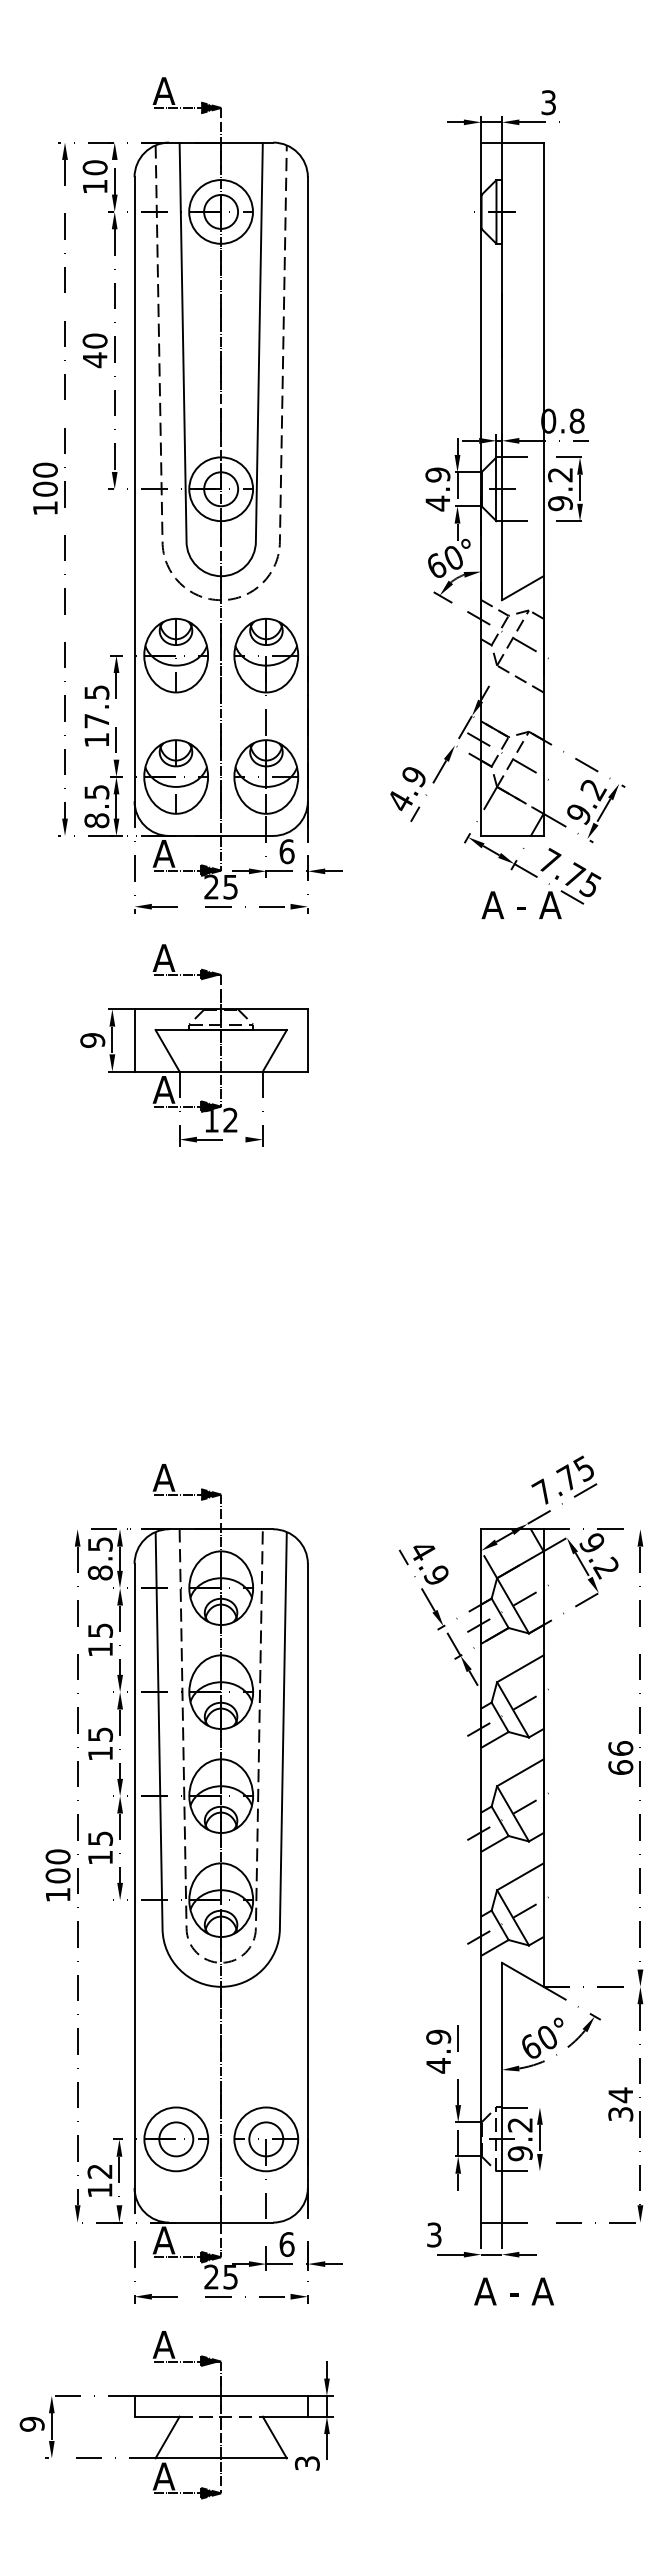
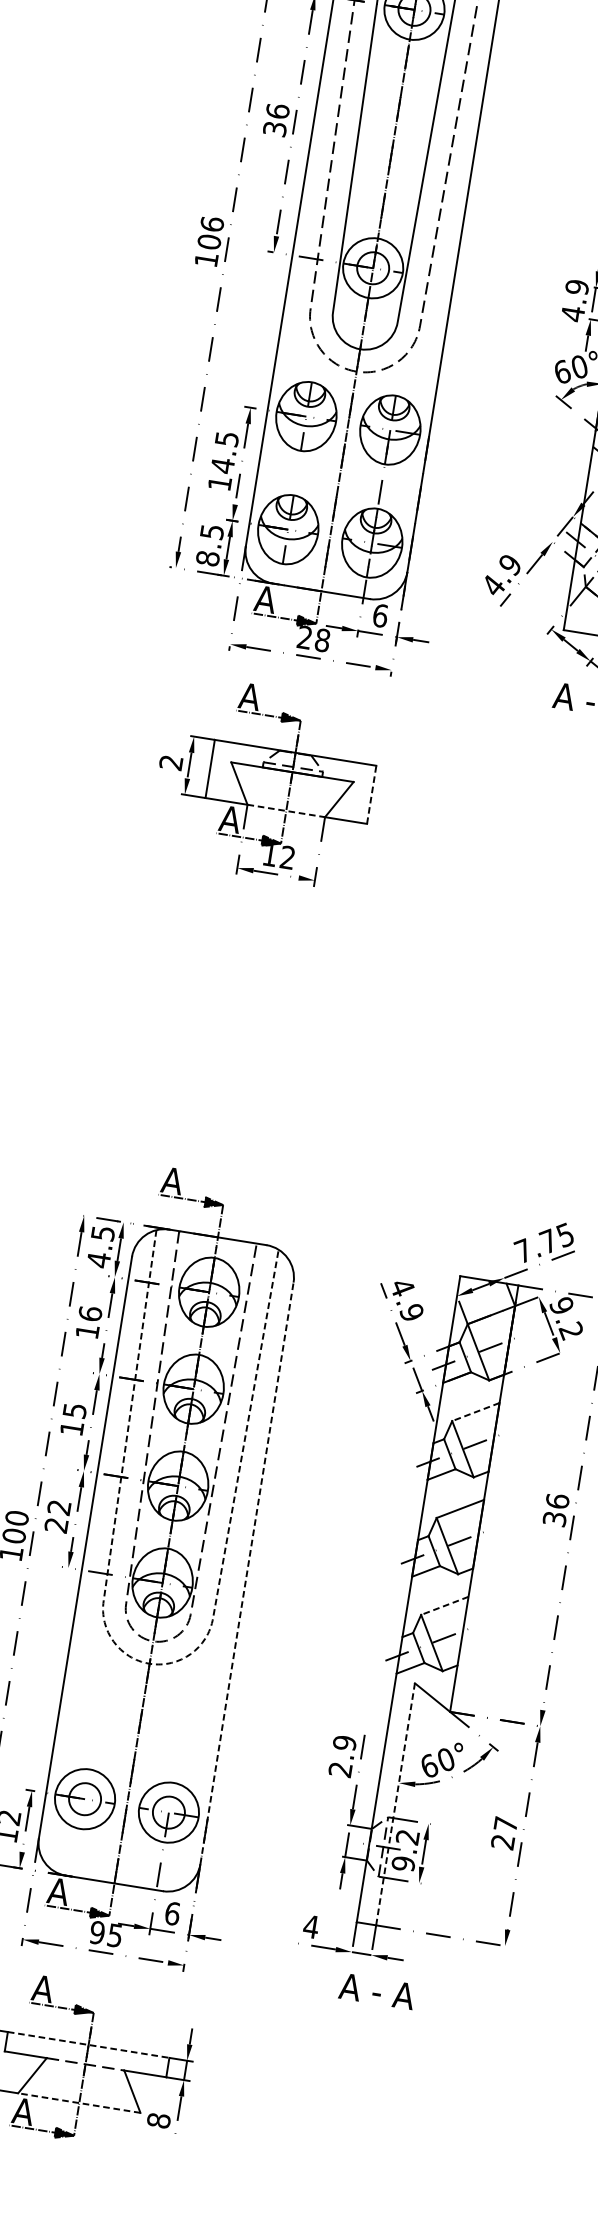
text: (94, 350) -> (275, 120), 40 -> 36
text: (44, 469) -> (211, 223), 100 -> 106
text: (96, 721) -> (222, 466), 17.5 -> 14.5
text: (230, 886) -> (322, 639), 25 -> 28
line: (307, 1039) -> (371, 793), solid -> dashed
text: (92, 1040) -> (170, 762), 9 -> 2
line: (221, 1071) -> (286, 810), solid -> dashed
text: (99, 1572) -> (98, 1259), 8.5 -> 4.5
text: (100, 1630) -> (90, 1313), 15 -> 16
line: (520, 1668) -> (476, 1411), solid -> dashed
text: (620, 1767) -> (554, 1518), 66 -> 36
text: (100, 1847) -> (58, 1515), 15 -> 22
line: (307, 1875) -> (246, 1572), solid -> dashed
line: (520, 1876) -> (445, 1605), solid -> dashed
line: (221, 1986) -> (150, 1663), solid -> dashed
text: (438, 2065) -> (340, 1769), 4.9 -> 2.9
line: (502, 2092) -> (396, 1804), solid -> dashed
text: (620, 2104) -> (504, 1832), 34 -> 27
text: (434, 2234) -> (311, 1926), 3 -> 4
text: (211, 2276) -> (97, 1932), 25 -> 95
line: (221, 2395) -> (88, 2044), solid -> dashed
line: (221, 2458) -> (79, 2103), solid -> dashed
text: (307, 2463) -> (158, 2120), 3 -> 8

